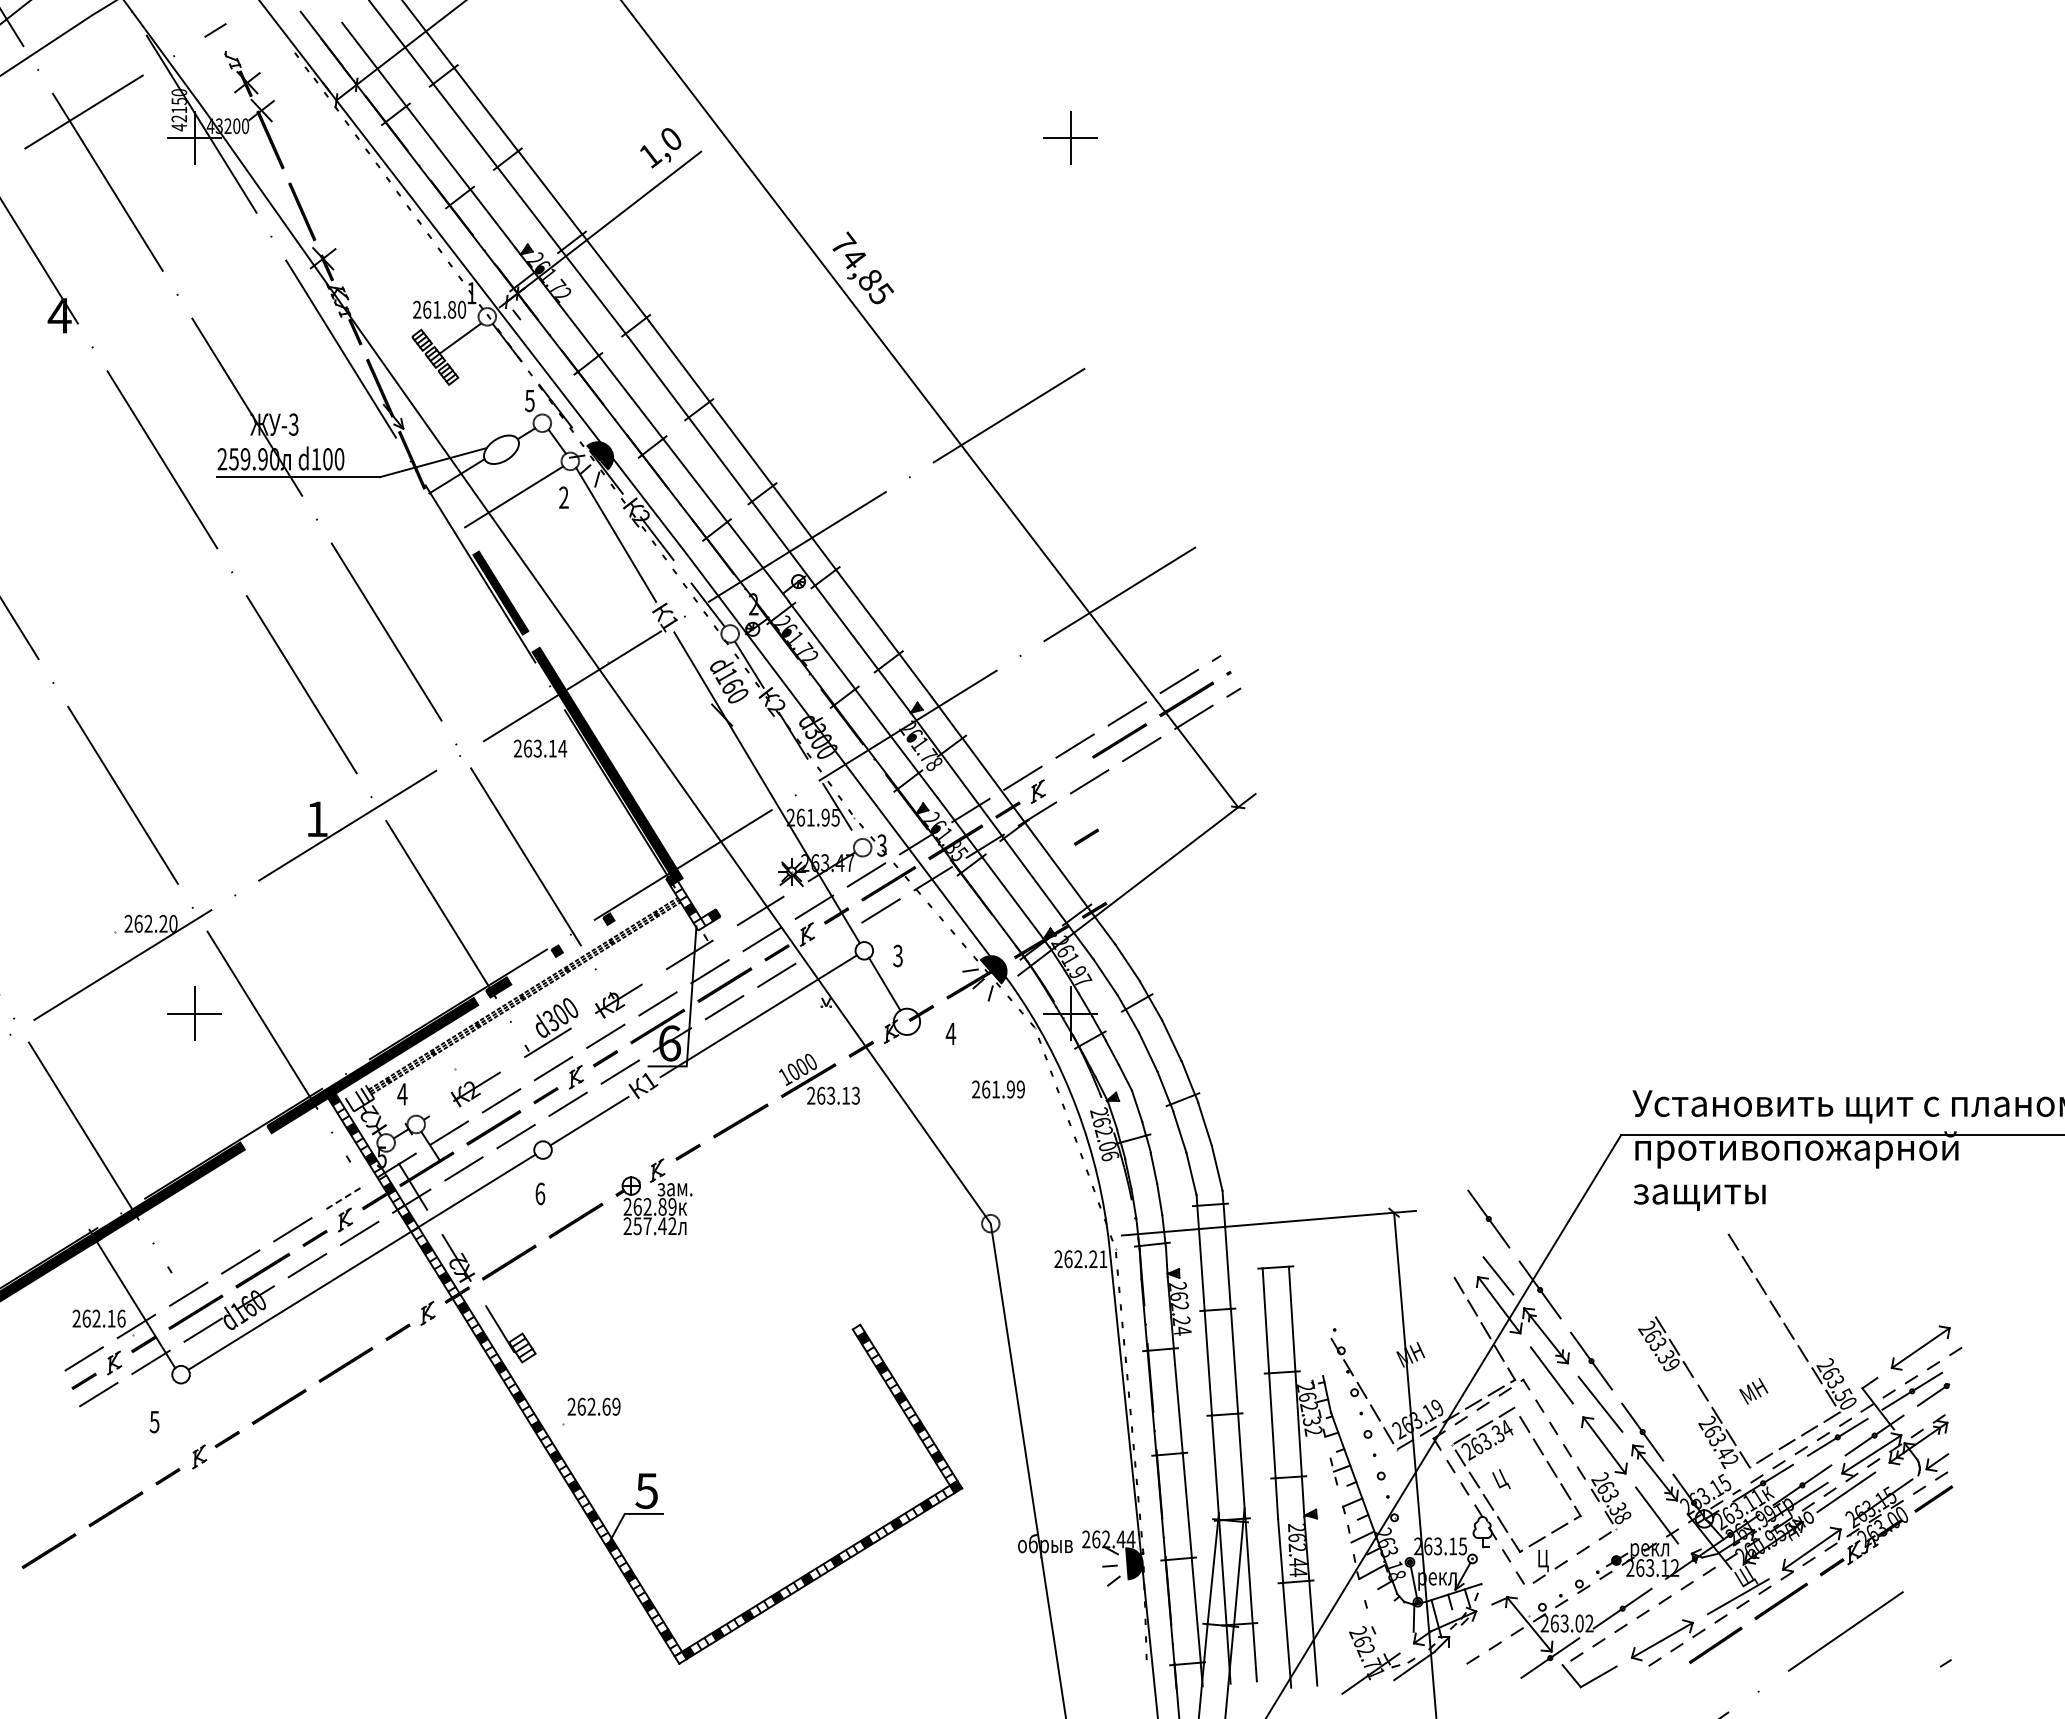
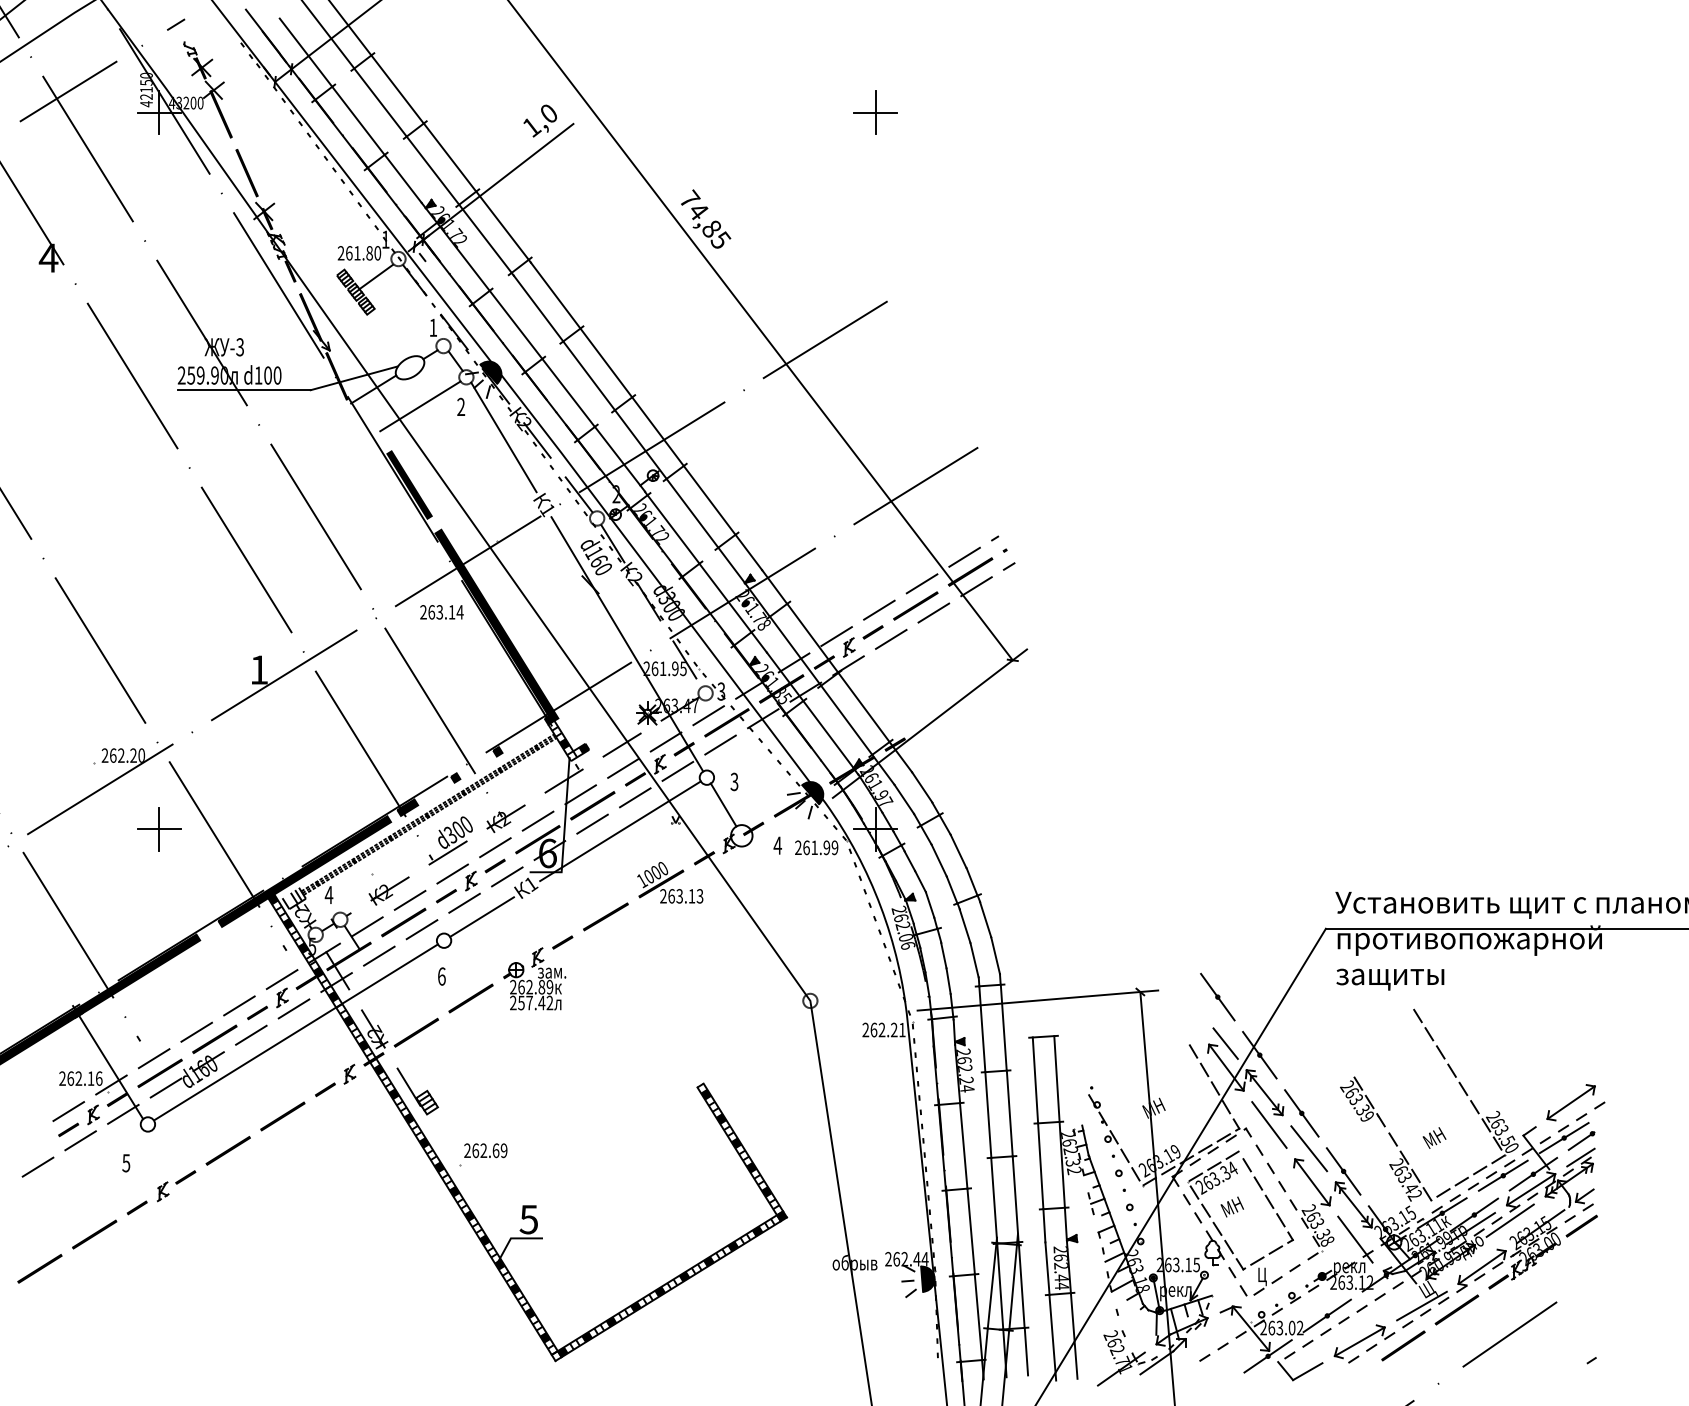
text: (529, 401) -> (432, 328), 5 -> 1
line: (1086, 836) -> (873, 631), moved
line: (828, 942) -> (677, 770), added
text: (998, 1089) -> (816, 847), moved
line: (345, 1197) -> (282, 979), dashed -> solid
line: (1932, 1414) -> (1580, 1157), added
line: (46, 1426) -> (37, 1166), added
text: (1506, 1475) -> (1232, 1206), Ц -> МН

